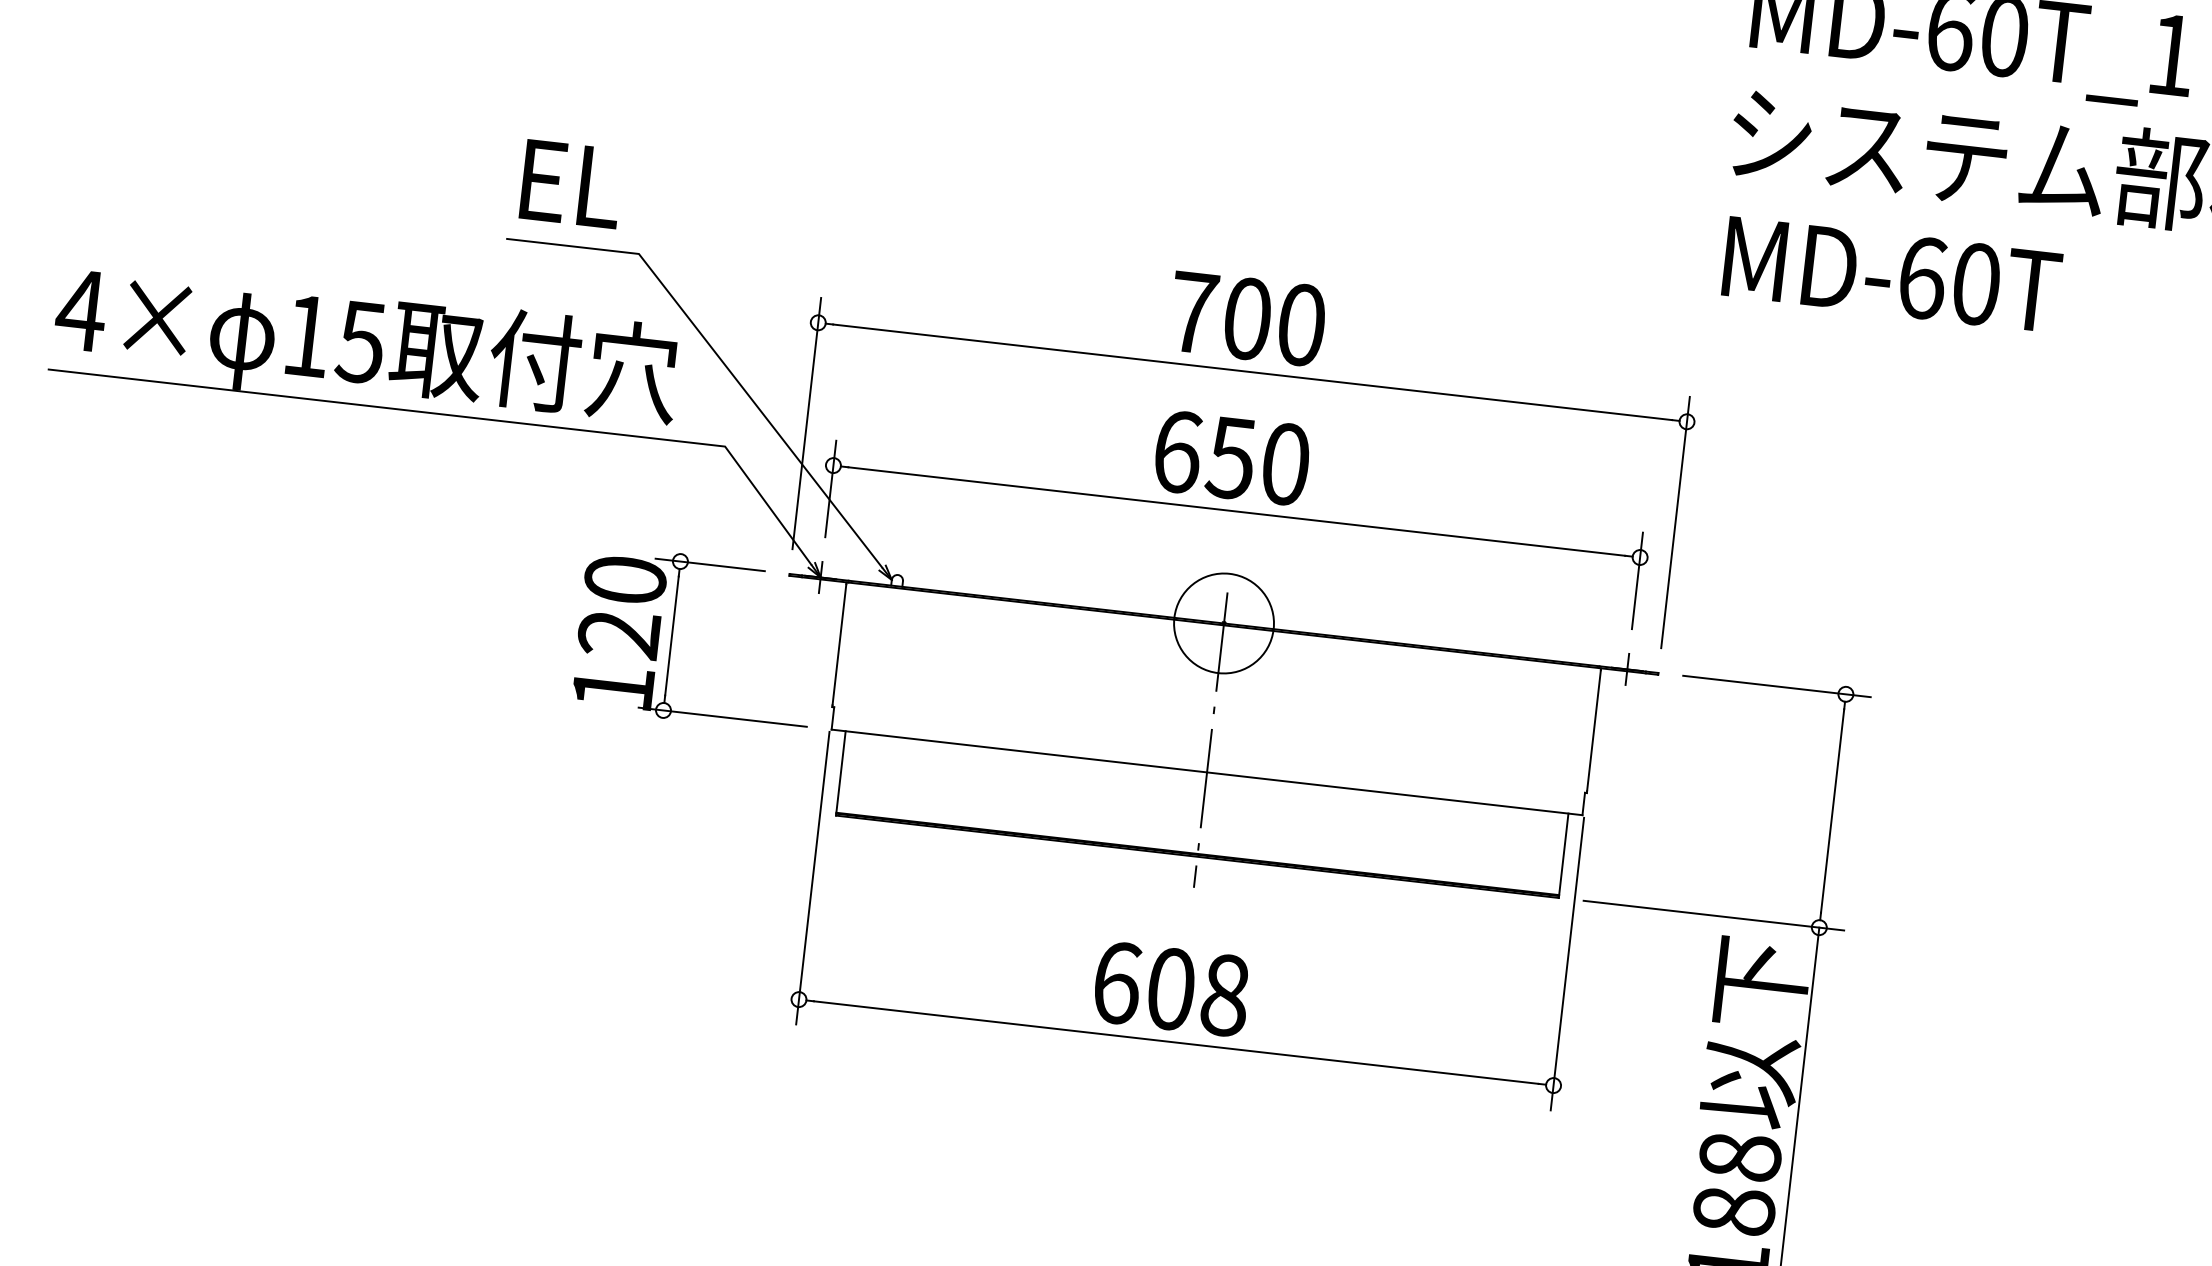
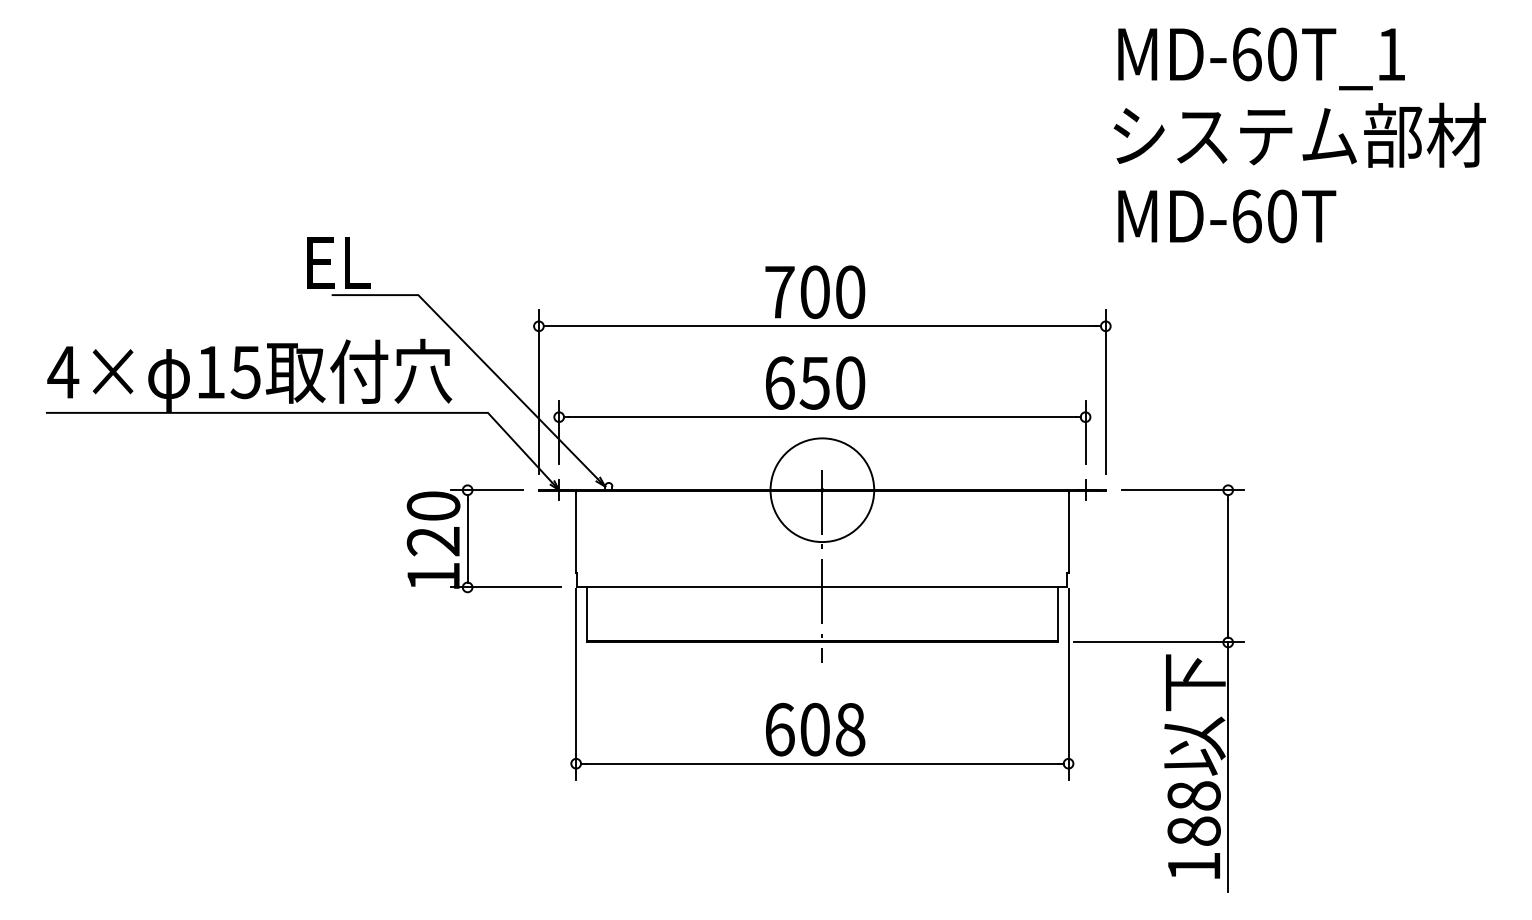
text: (571, 183) -> (338, 262), moved
circle: (1222, 622) -> (821, 489), size x1.6

